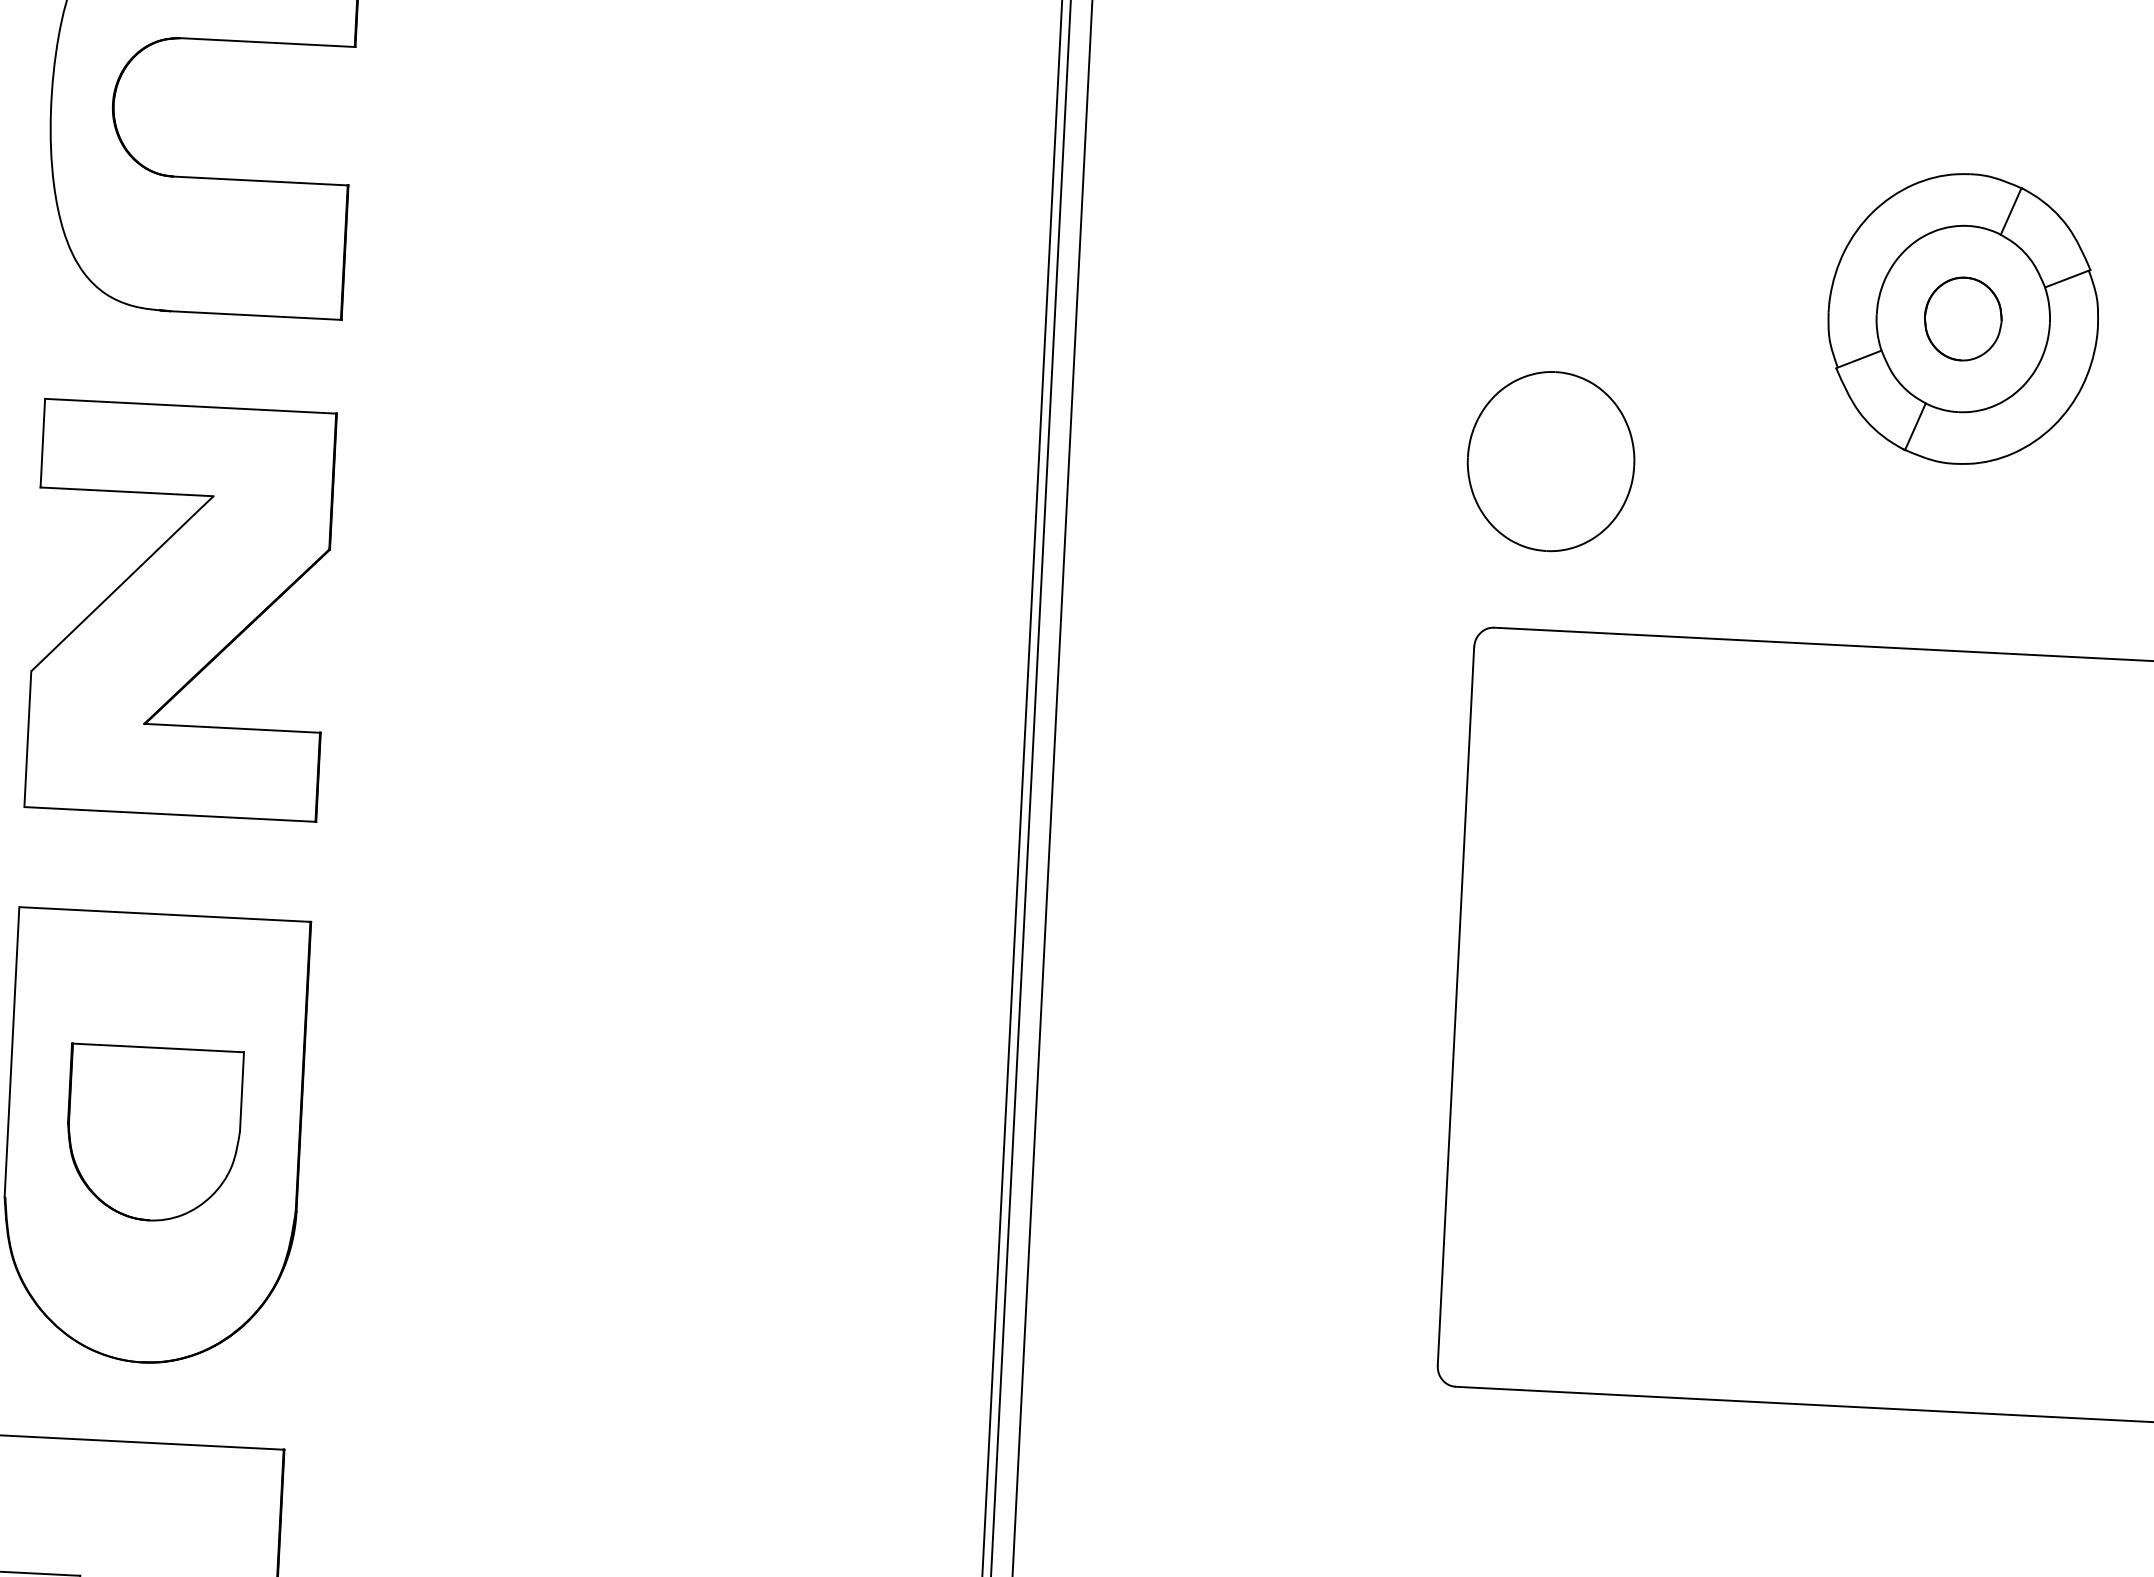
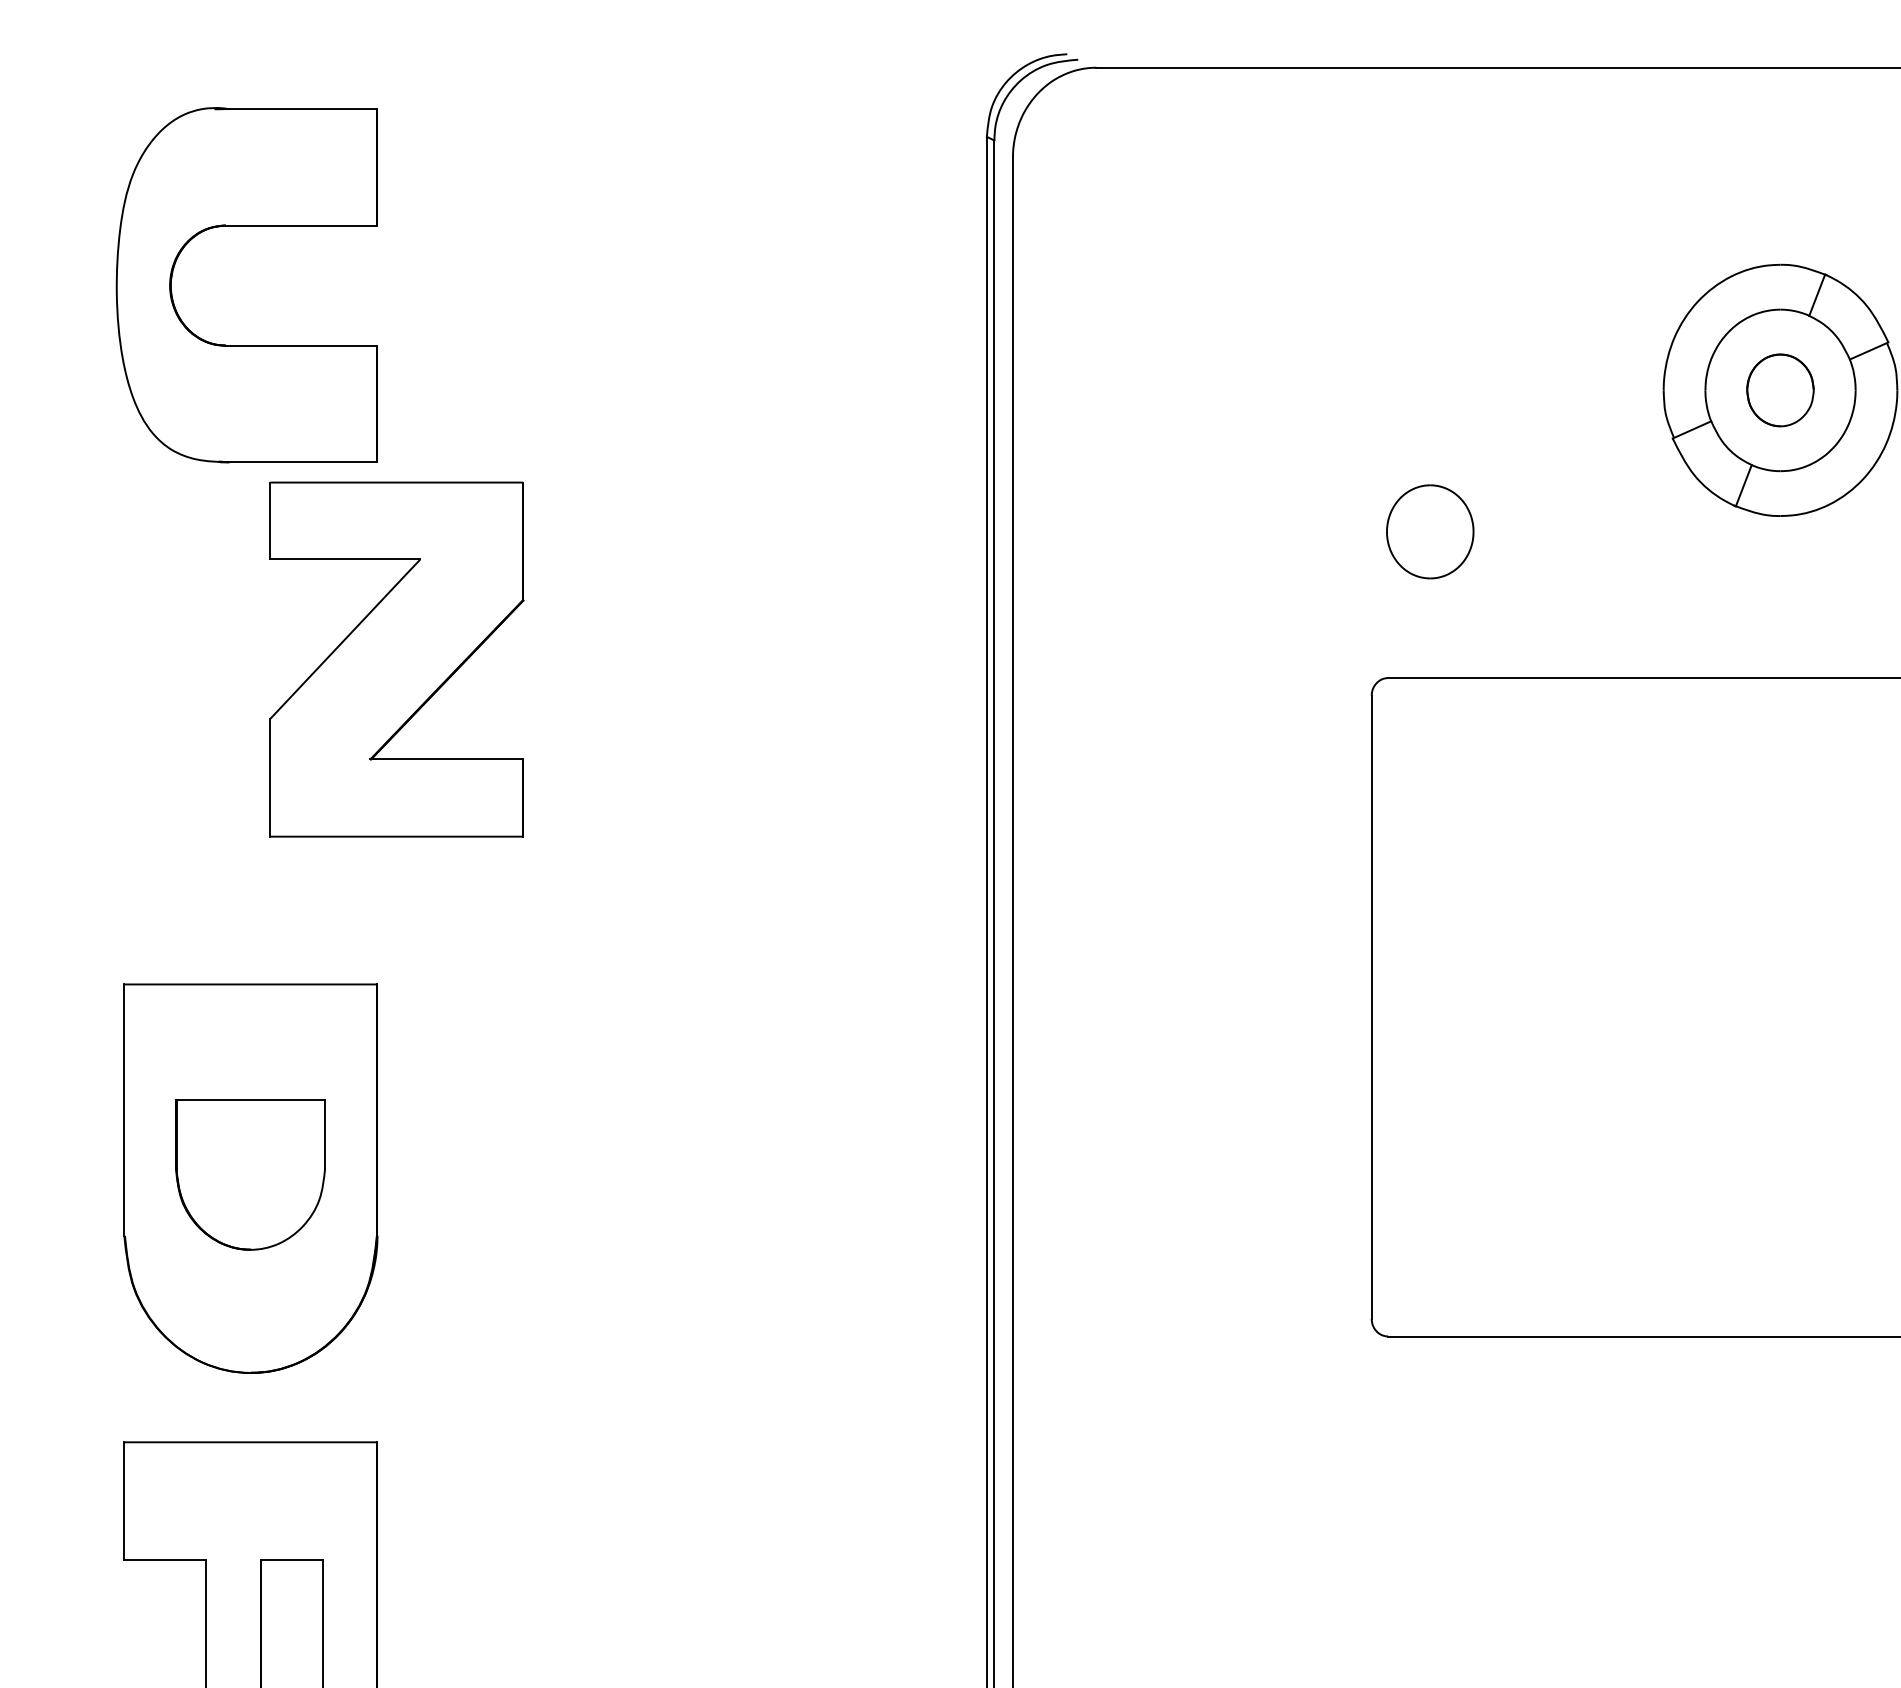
part: (1551, 461) -> (1430, 531), size x0.6
part: (180, 610) -> (396, 659), moved

